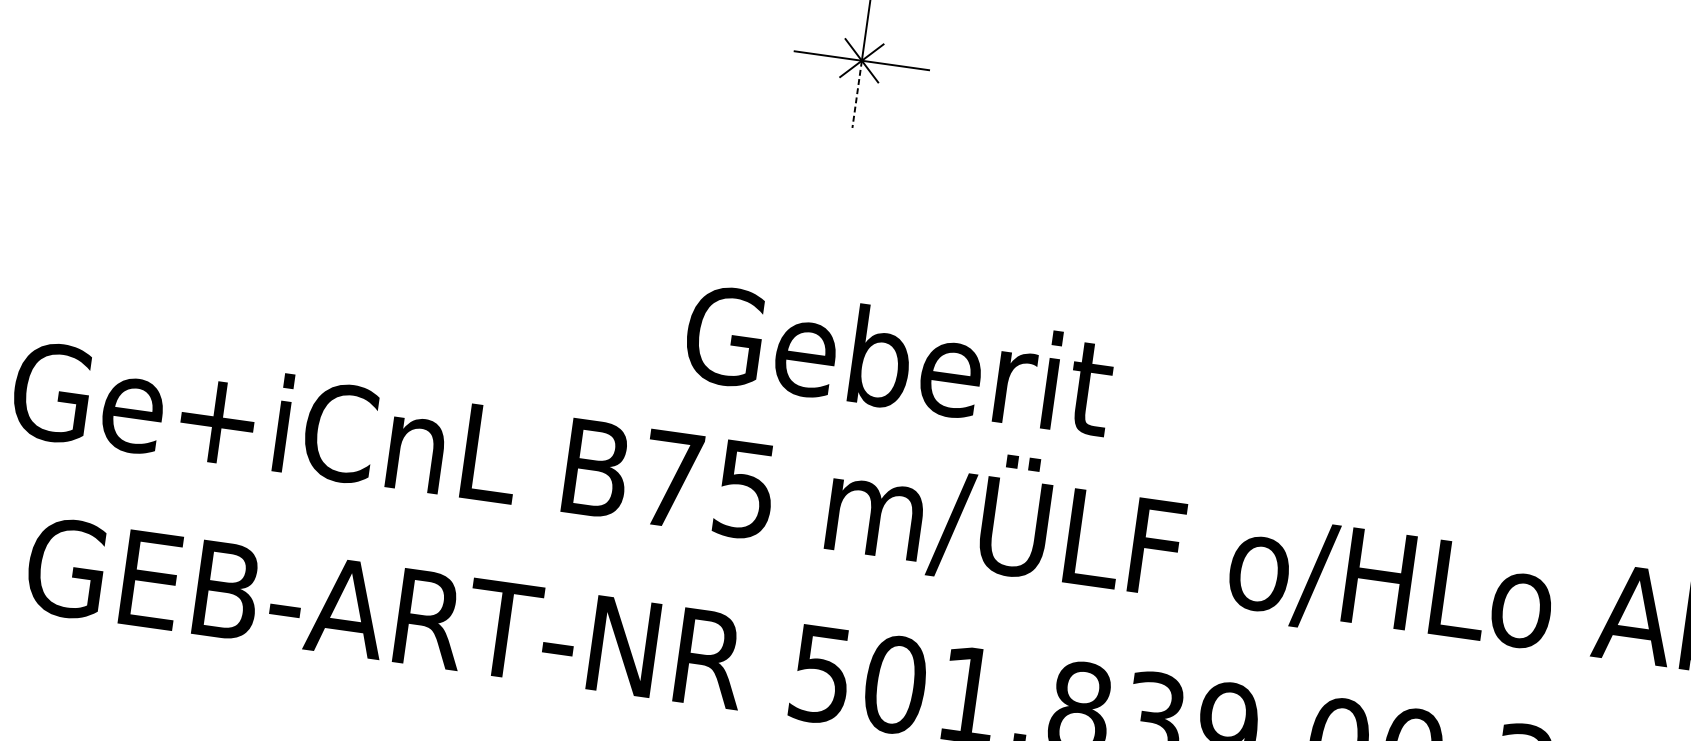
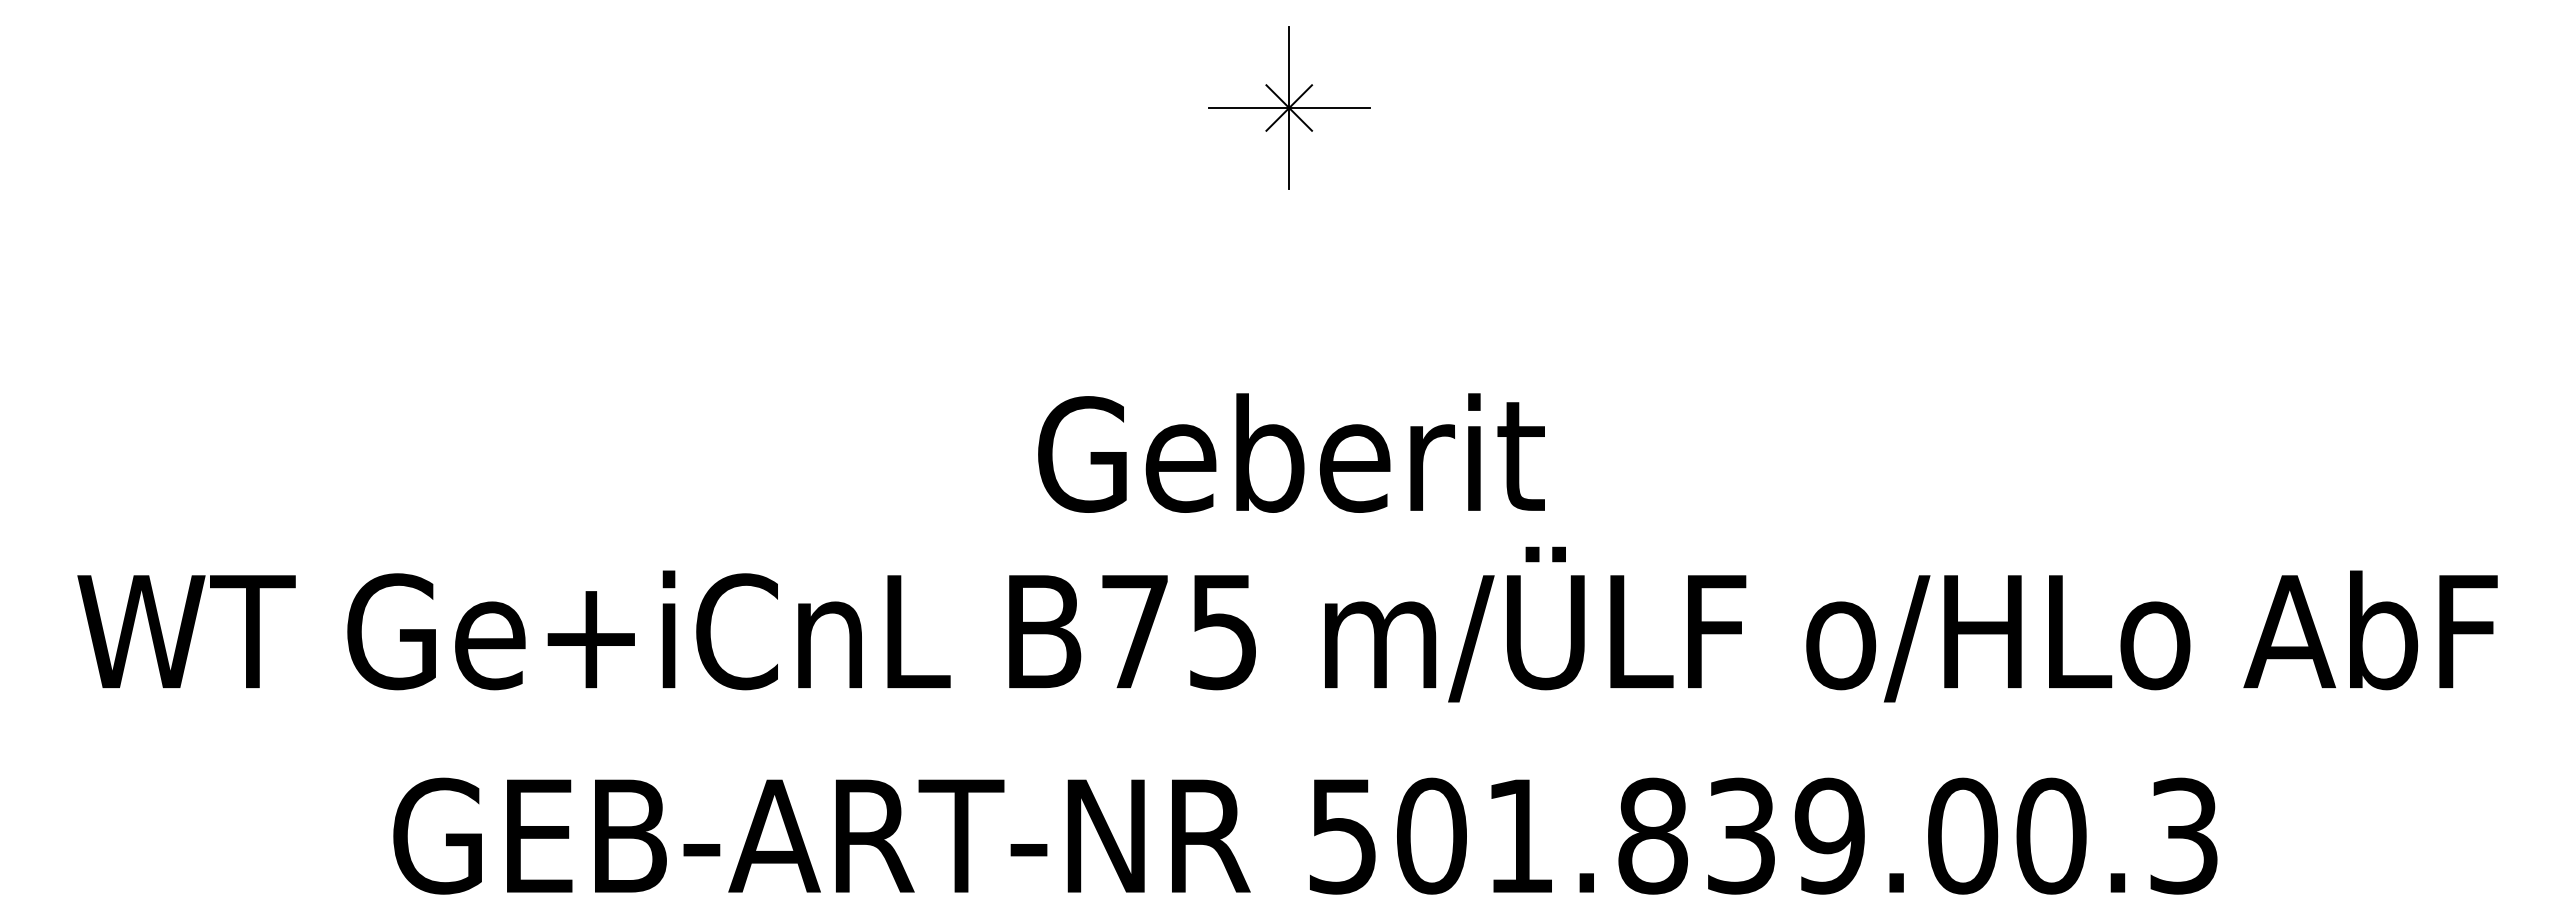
line: (857, 94) -> (1289, 148), dashed -> solid
text: (899, 359) -> (1291, 452), moved

